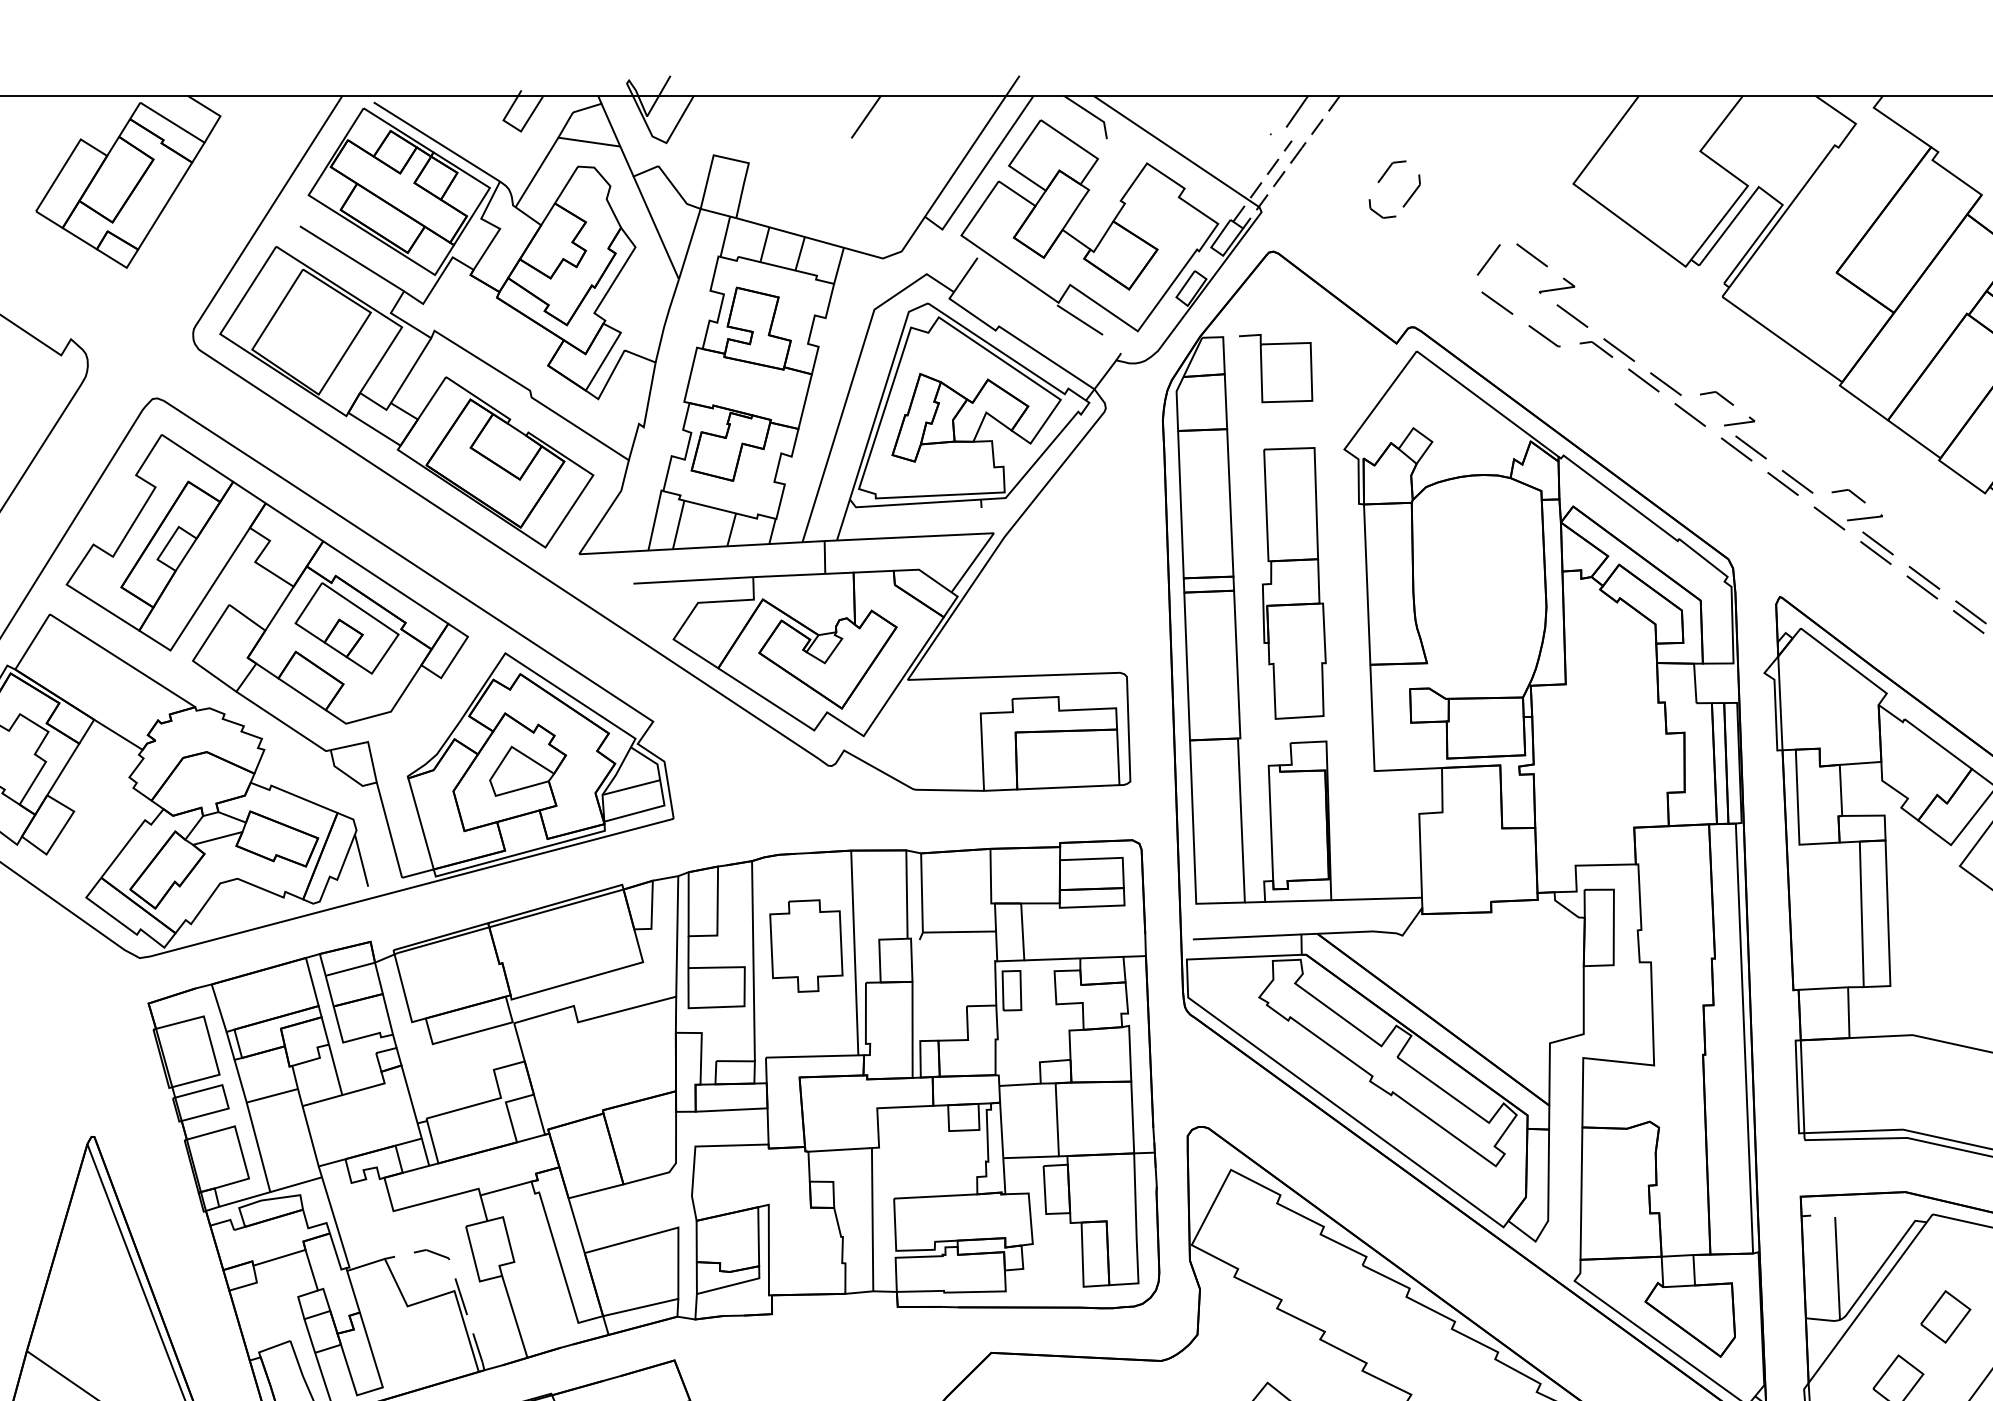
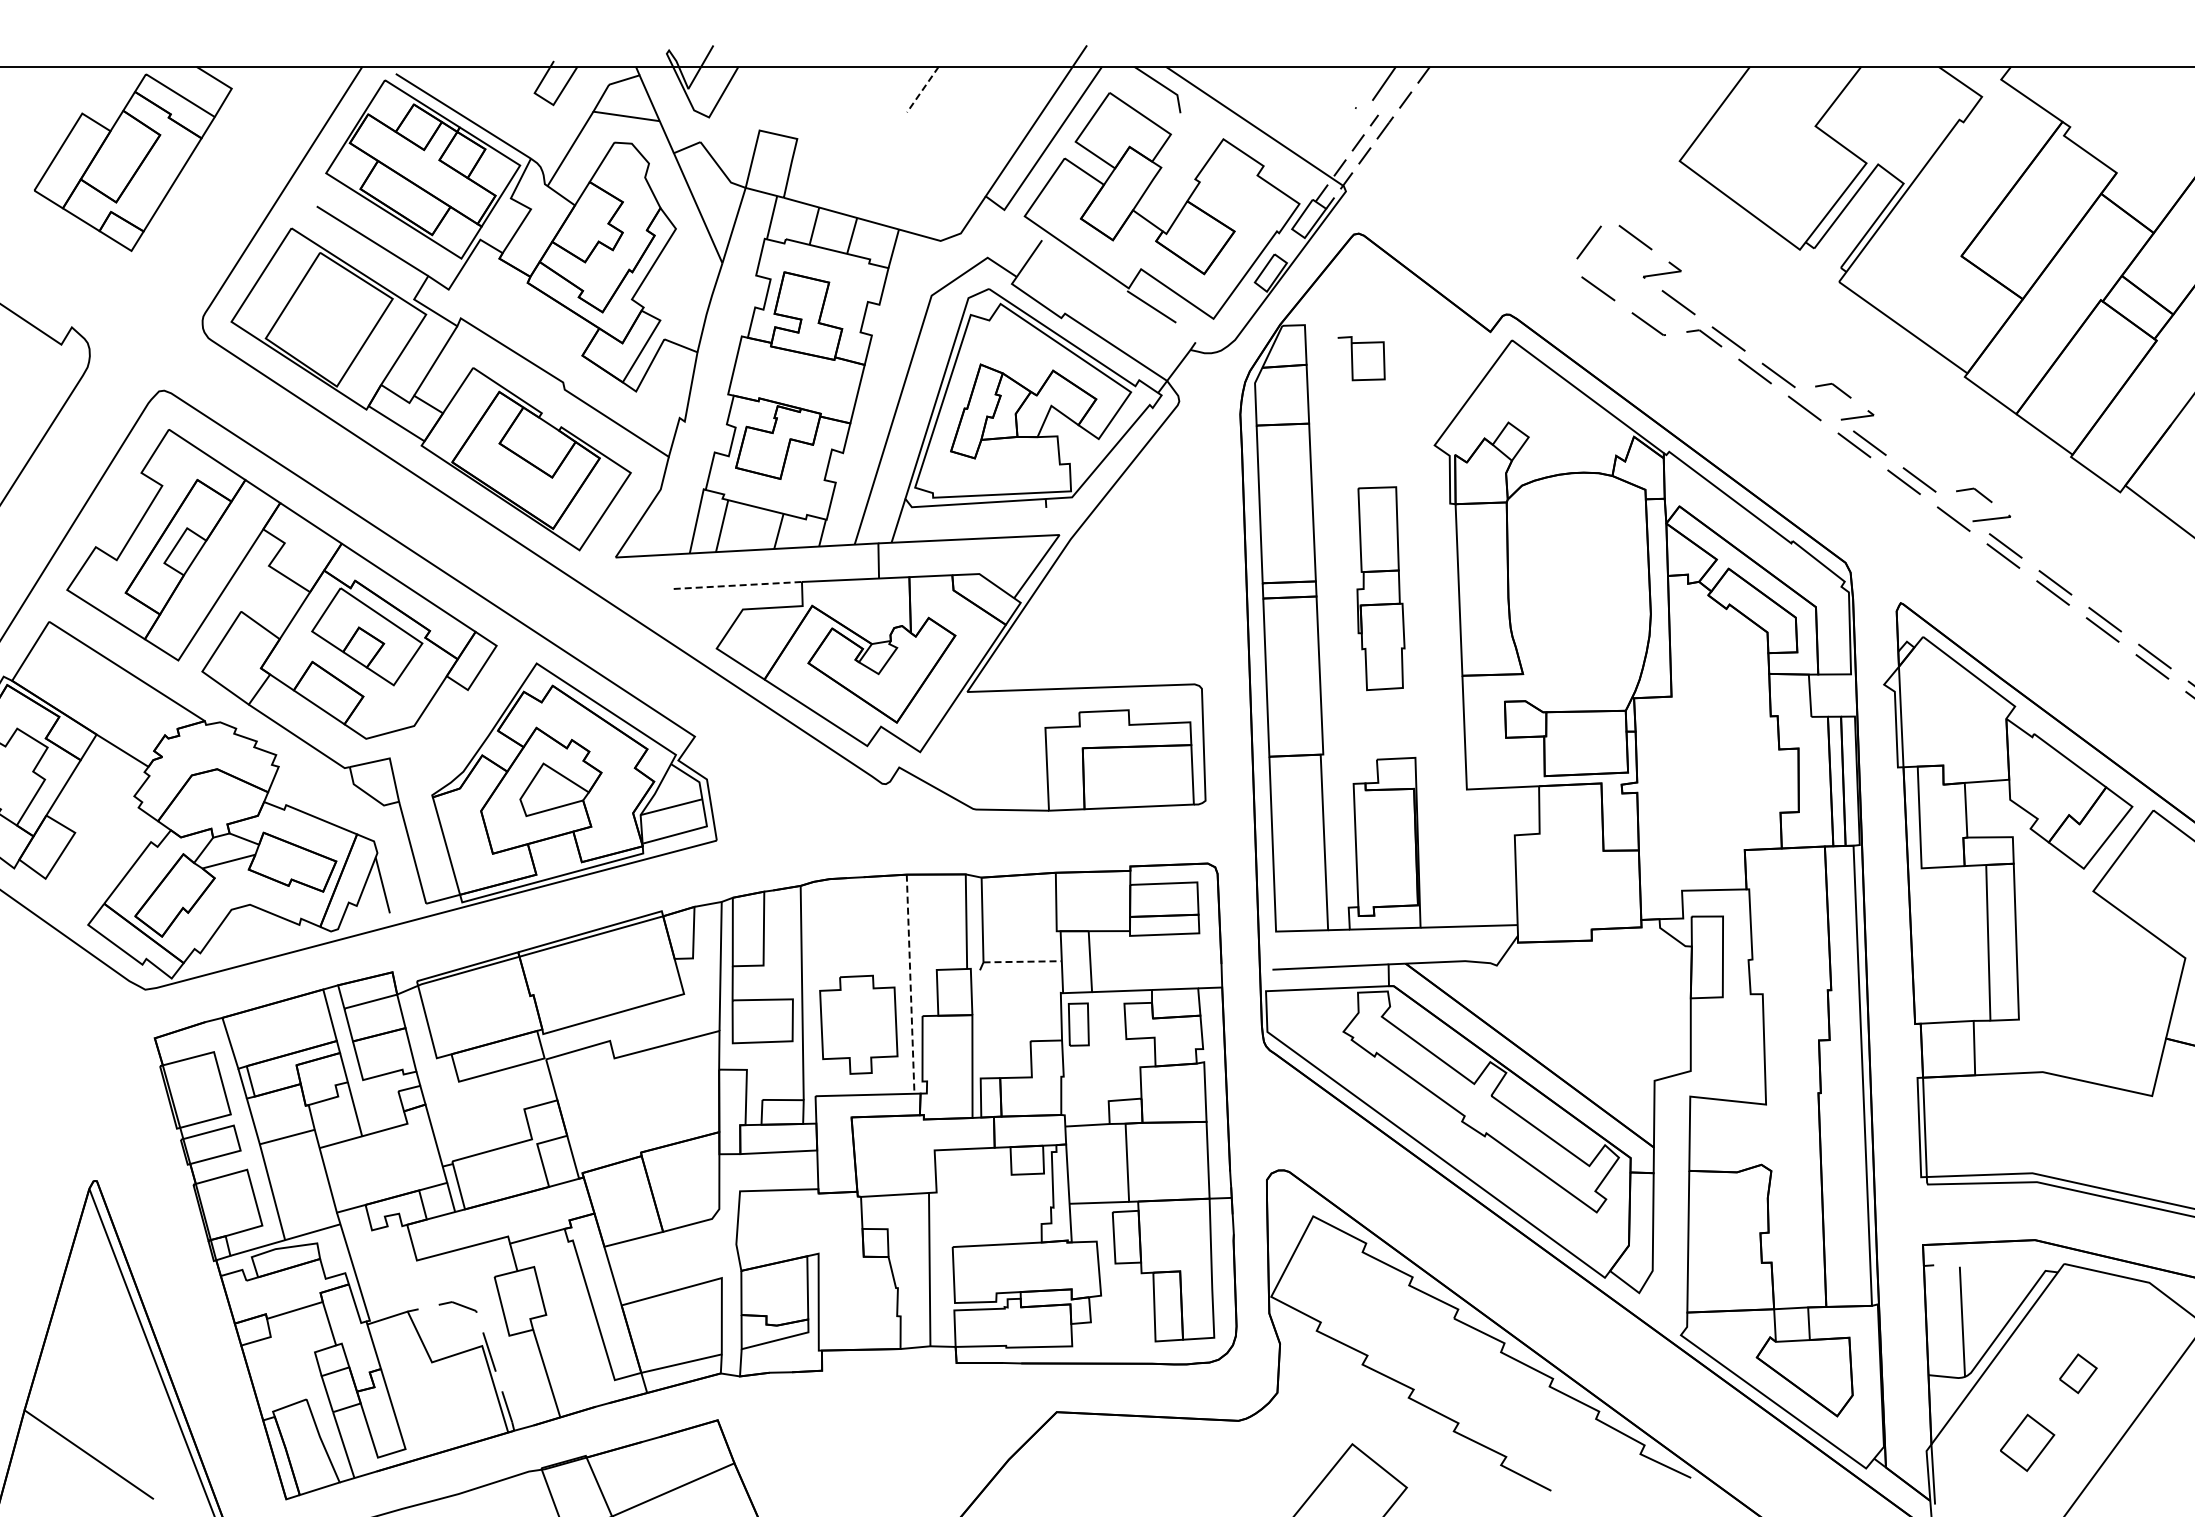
line: (865, 116) -> (922, 89), solid -> dashed
part: (1407, 199) -> (1502, 177), removed
part: (1276, 368) -> (1361, 358), size x0.6
line: (693, 580) -> (738, 585), solid -> dashed
part: (1293, 583) -> (1380, 588), size x0.7
line: (960, 931) -> (1023, 961), solid -> dashed
part: (806, 945) -> (858, 1024), moved
line: (854, 953) -> (910, 984), solid -> dashed
part: (1946, 1316) -> (2078, 1373), size x0.7

